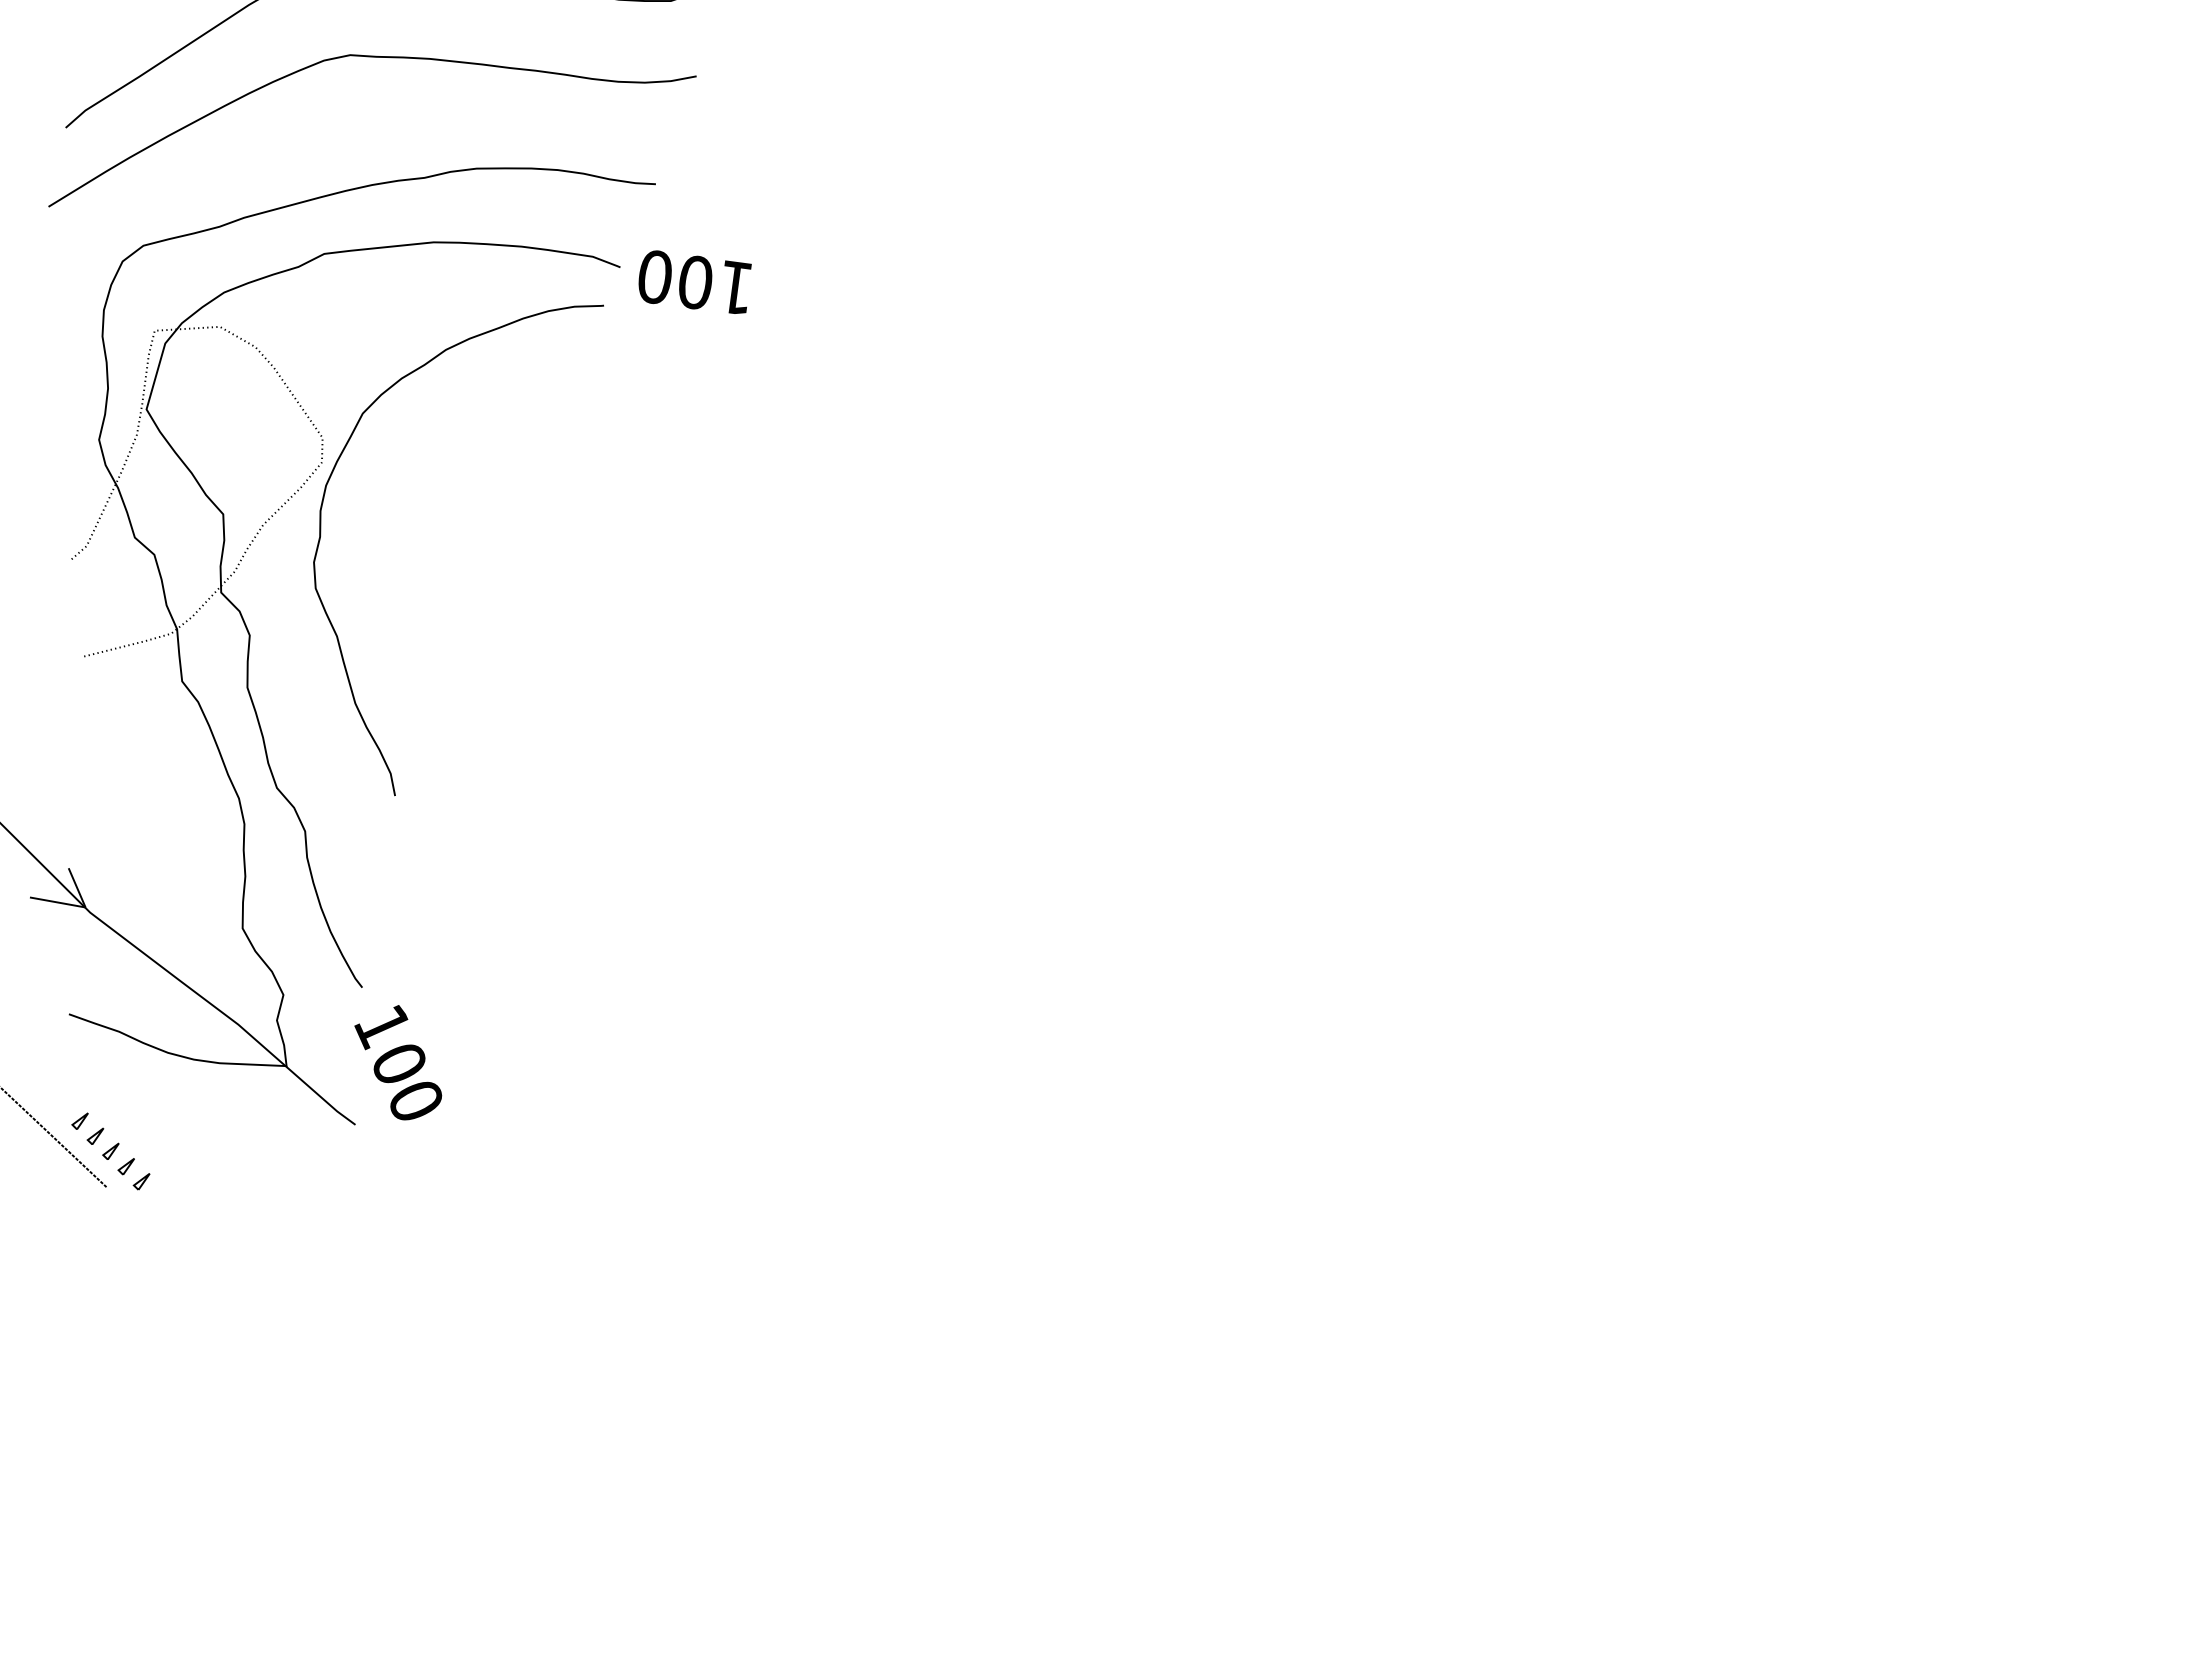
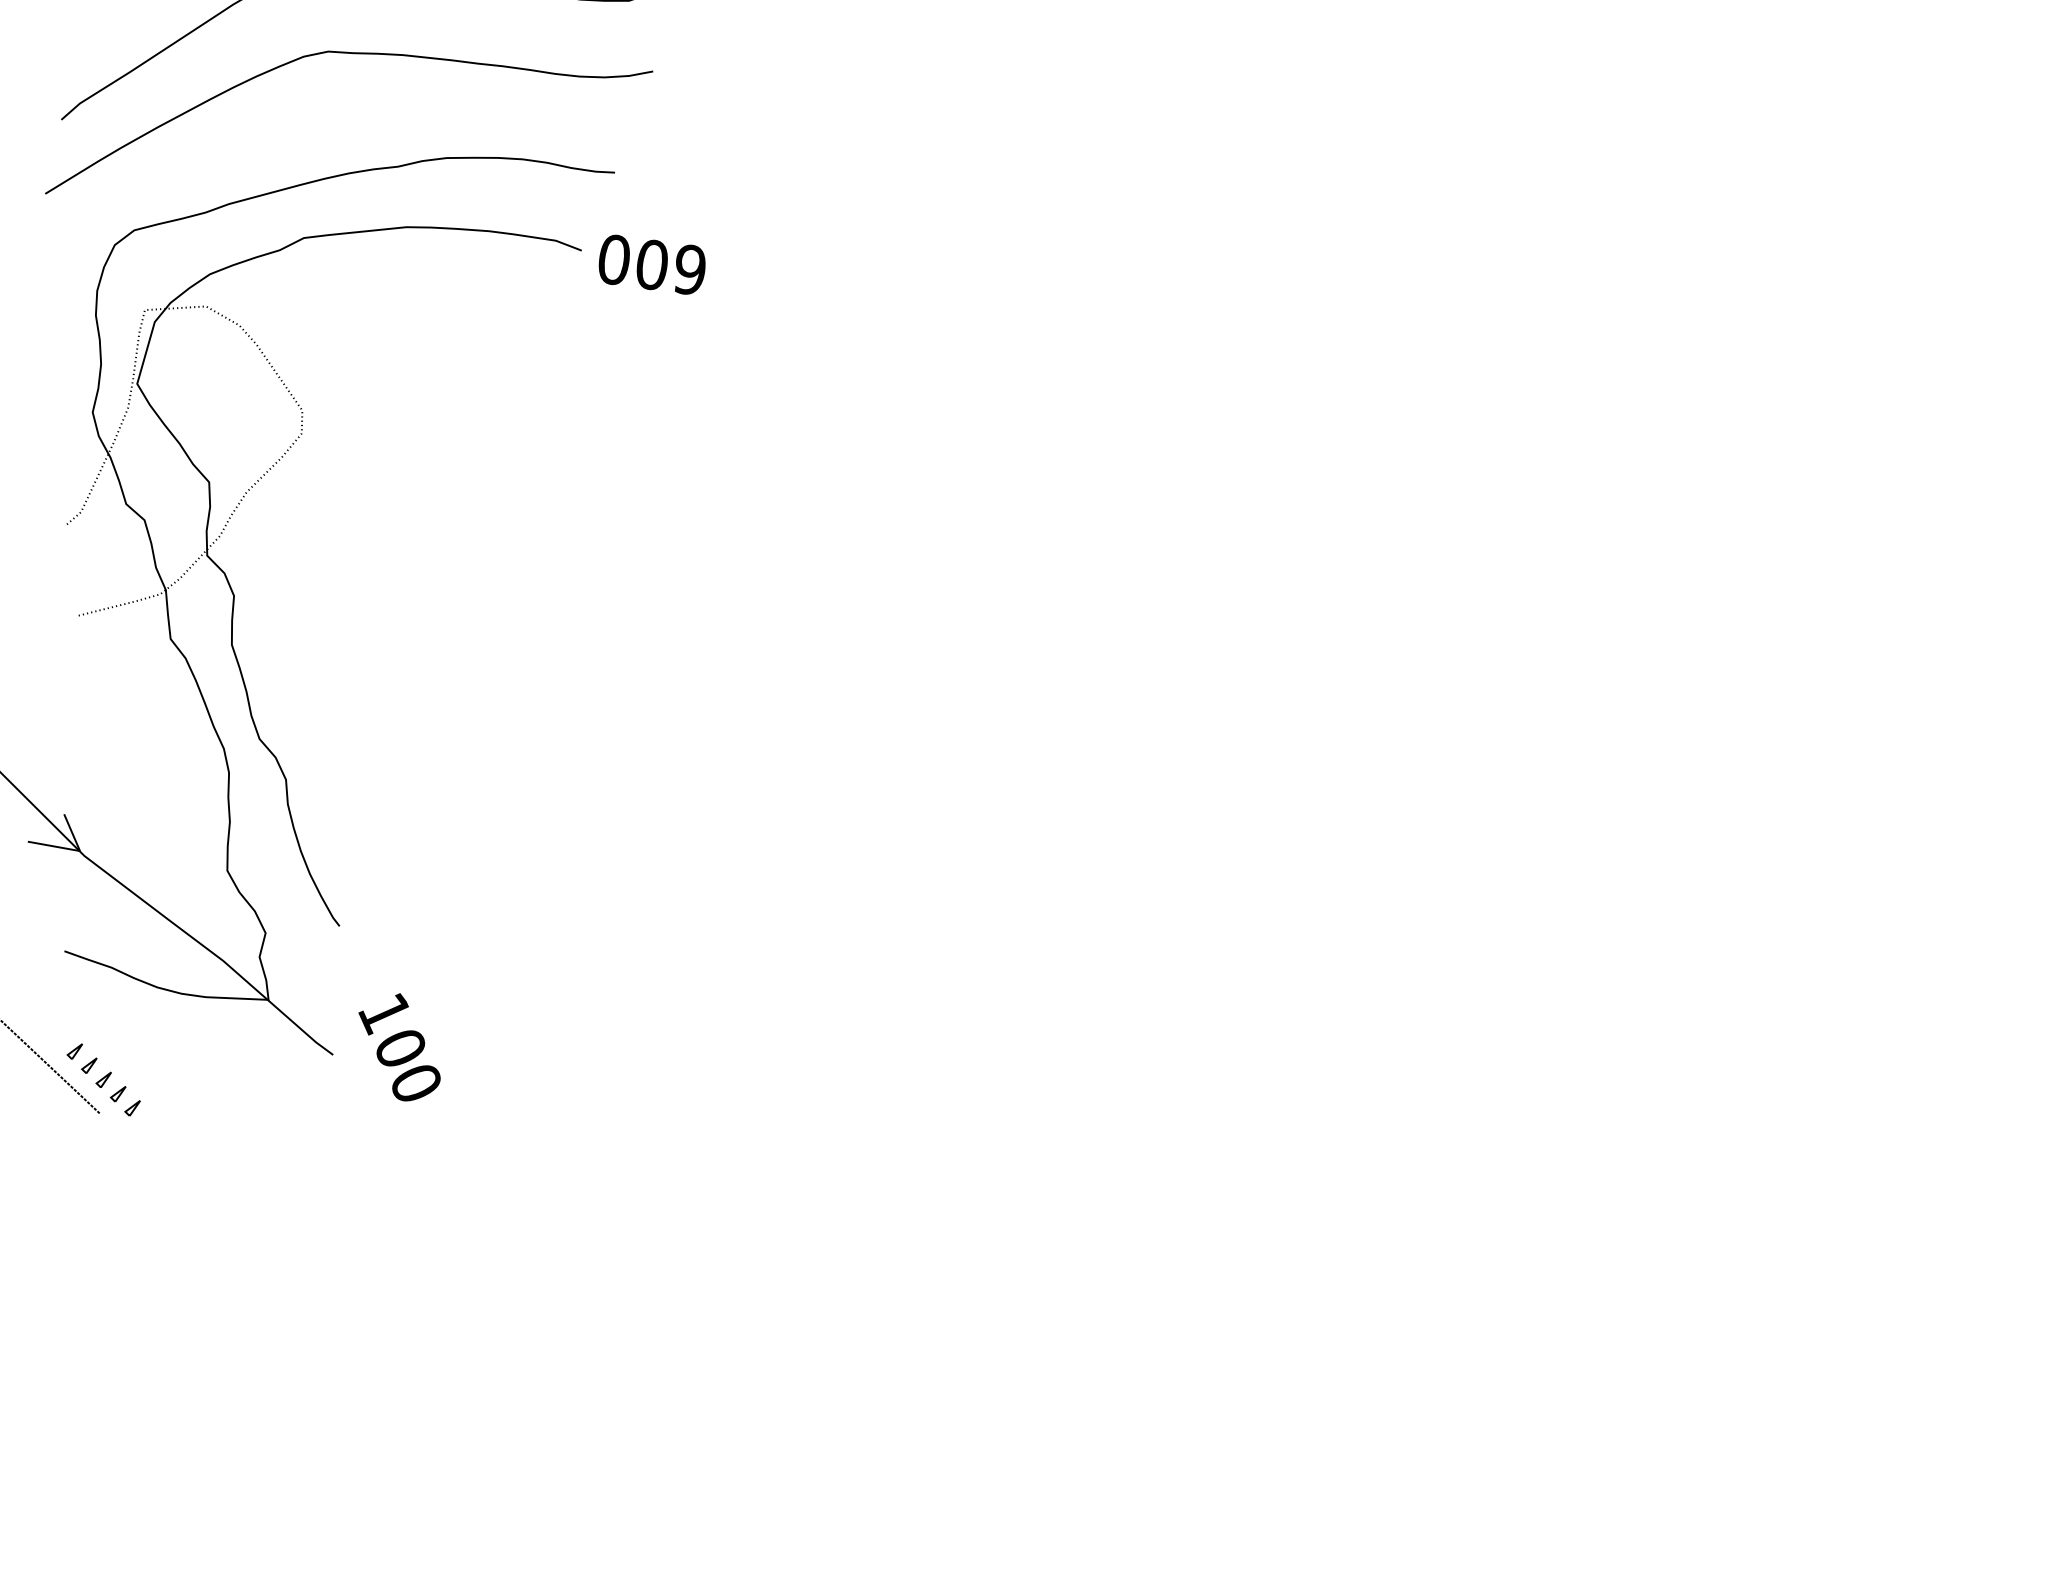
text: (735, 287) -> (689, 269), 100 -> 600
curve: (321, 535) -> (301, 502), removed
text: (398, 1062) -> (399, 1047), moved

